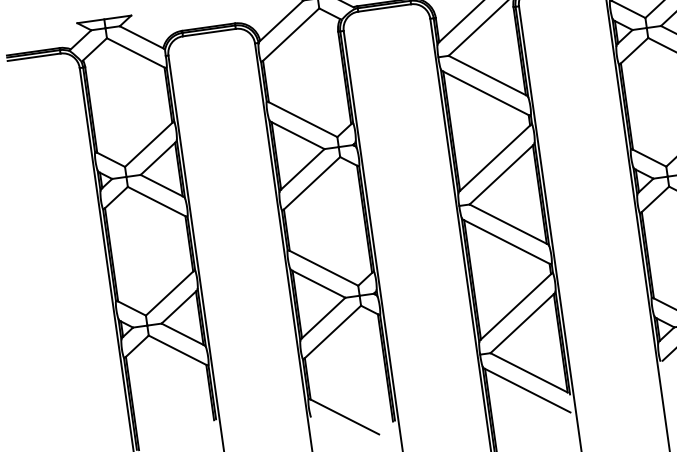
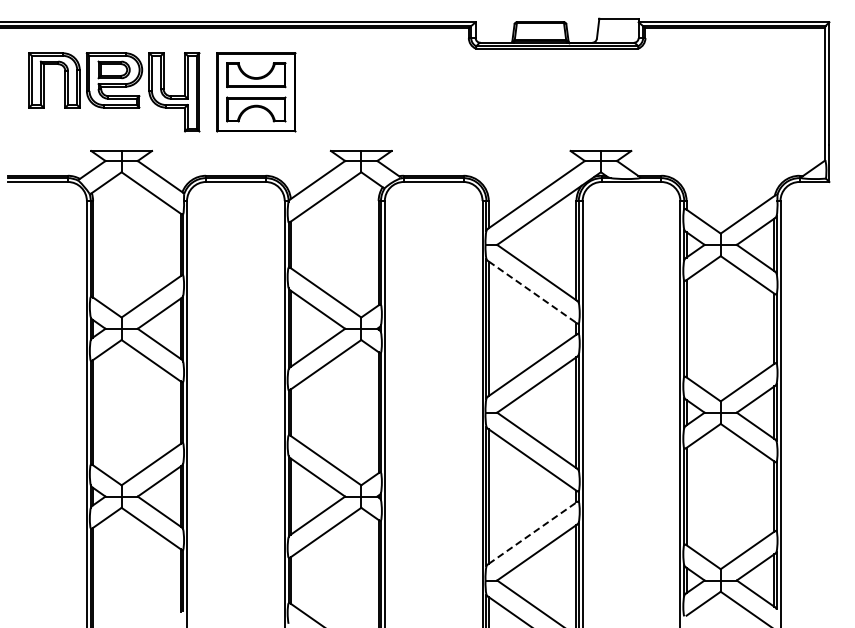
line: (485, 93) -> (532, 292), solid -> dashed
line: (515, 307) -> (532, 533), solid -> dashed

